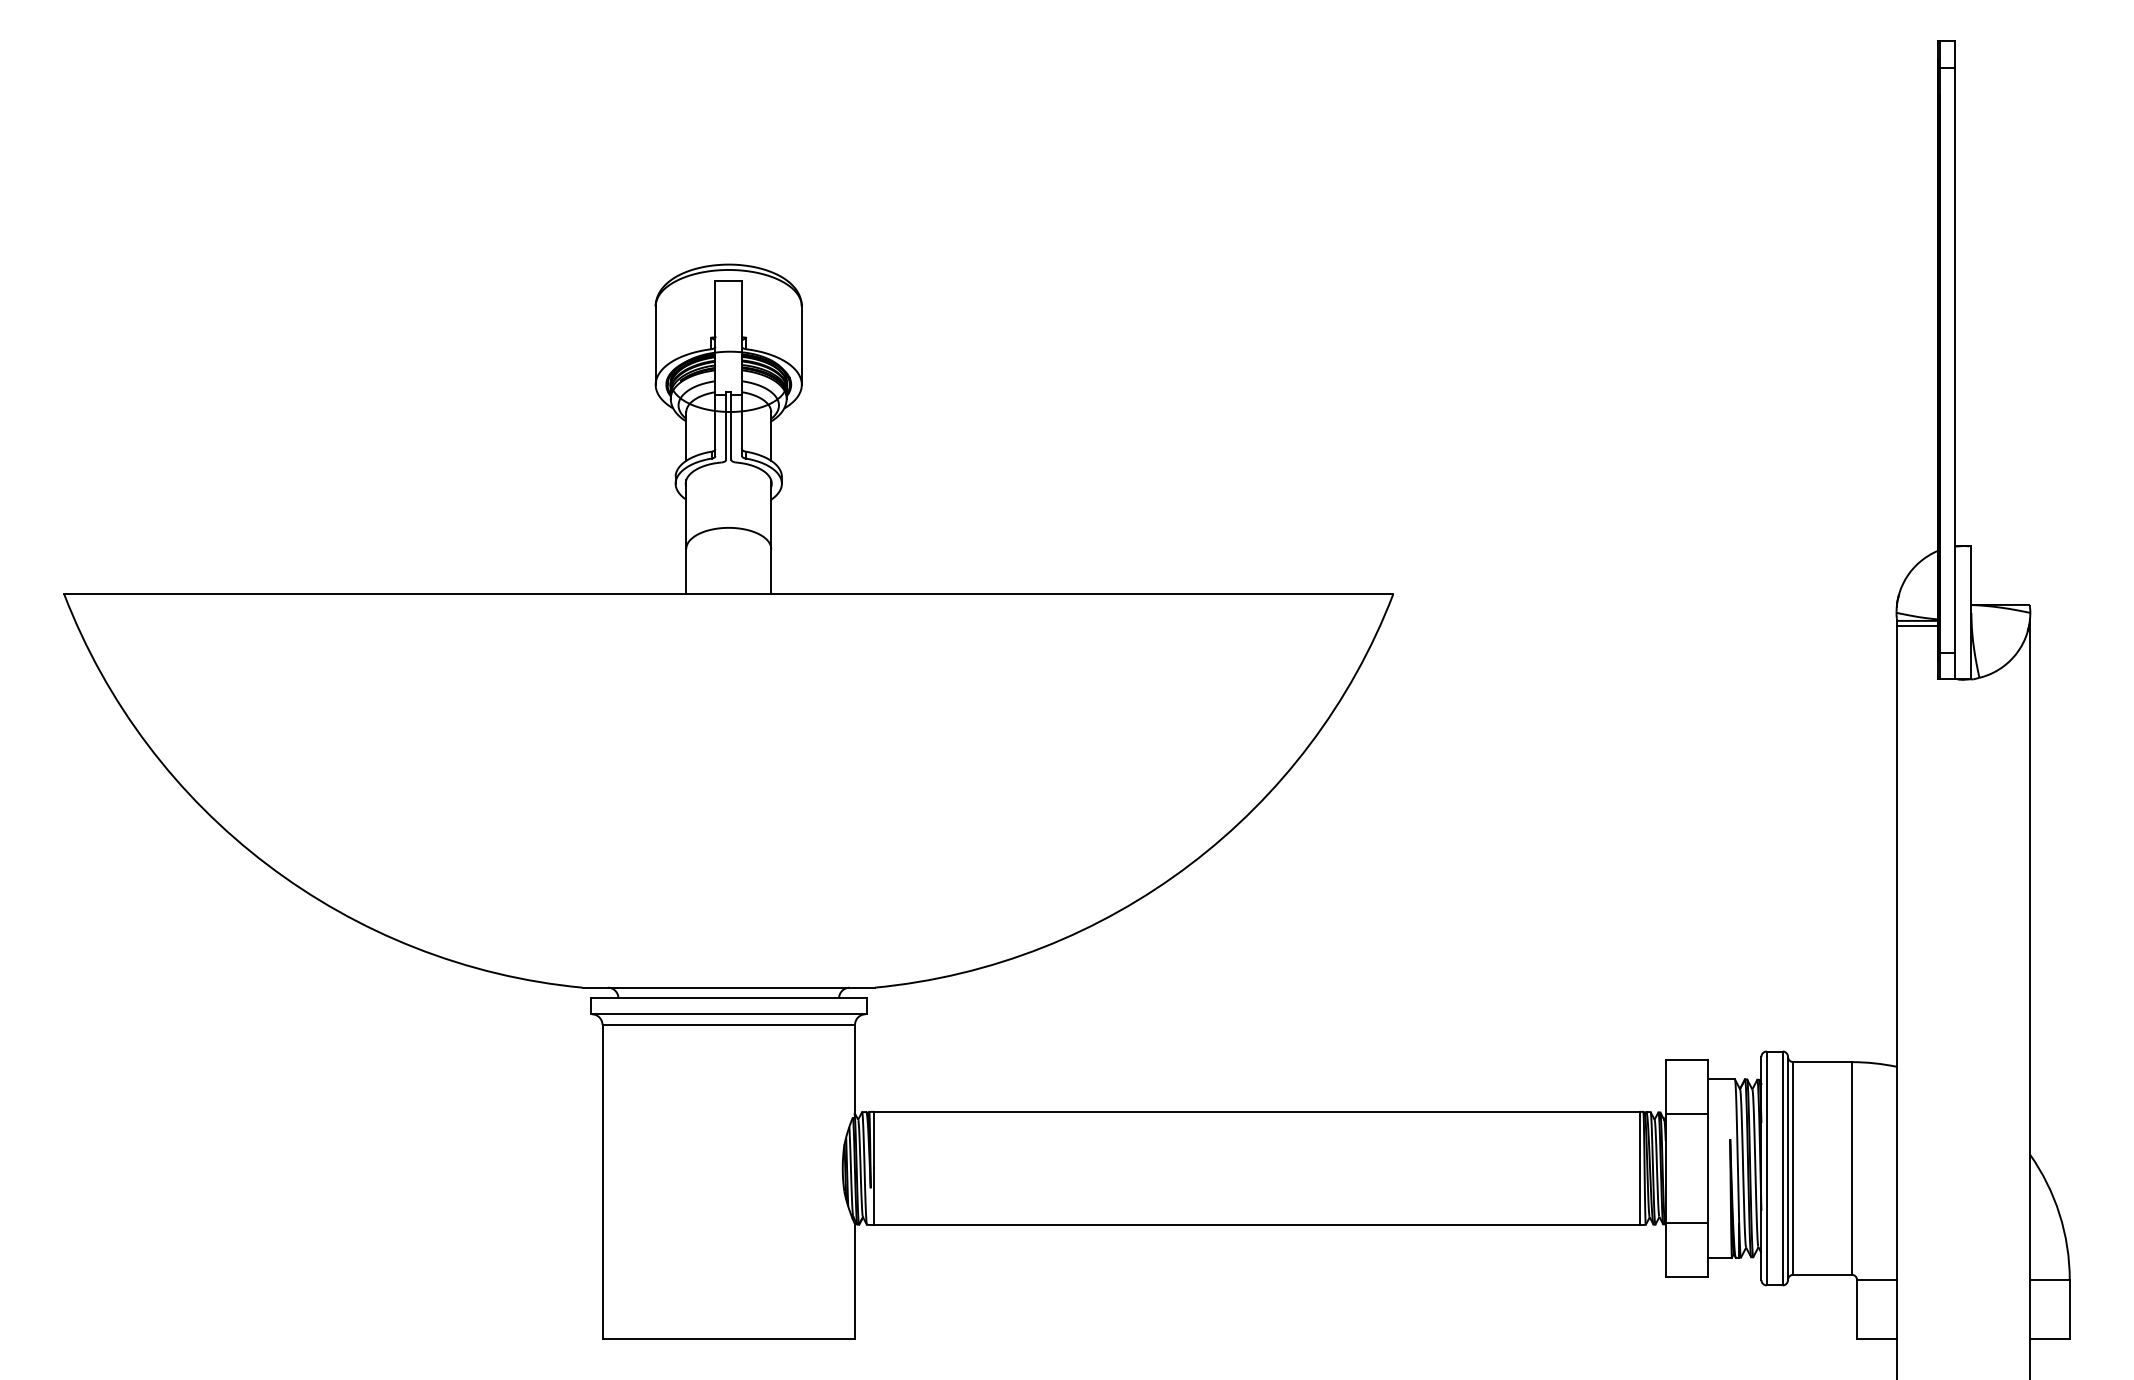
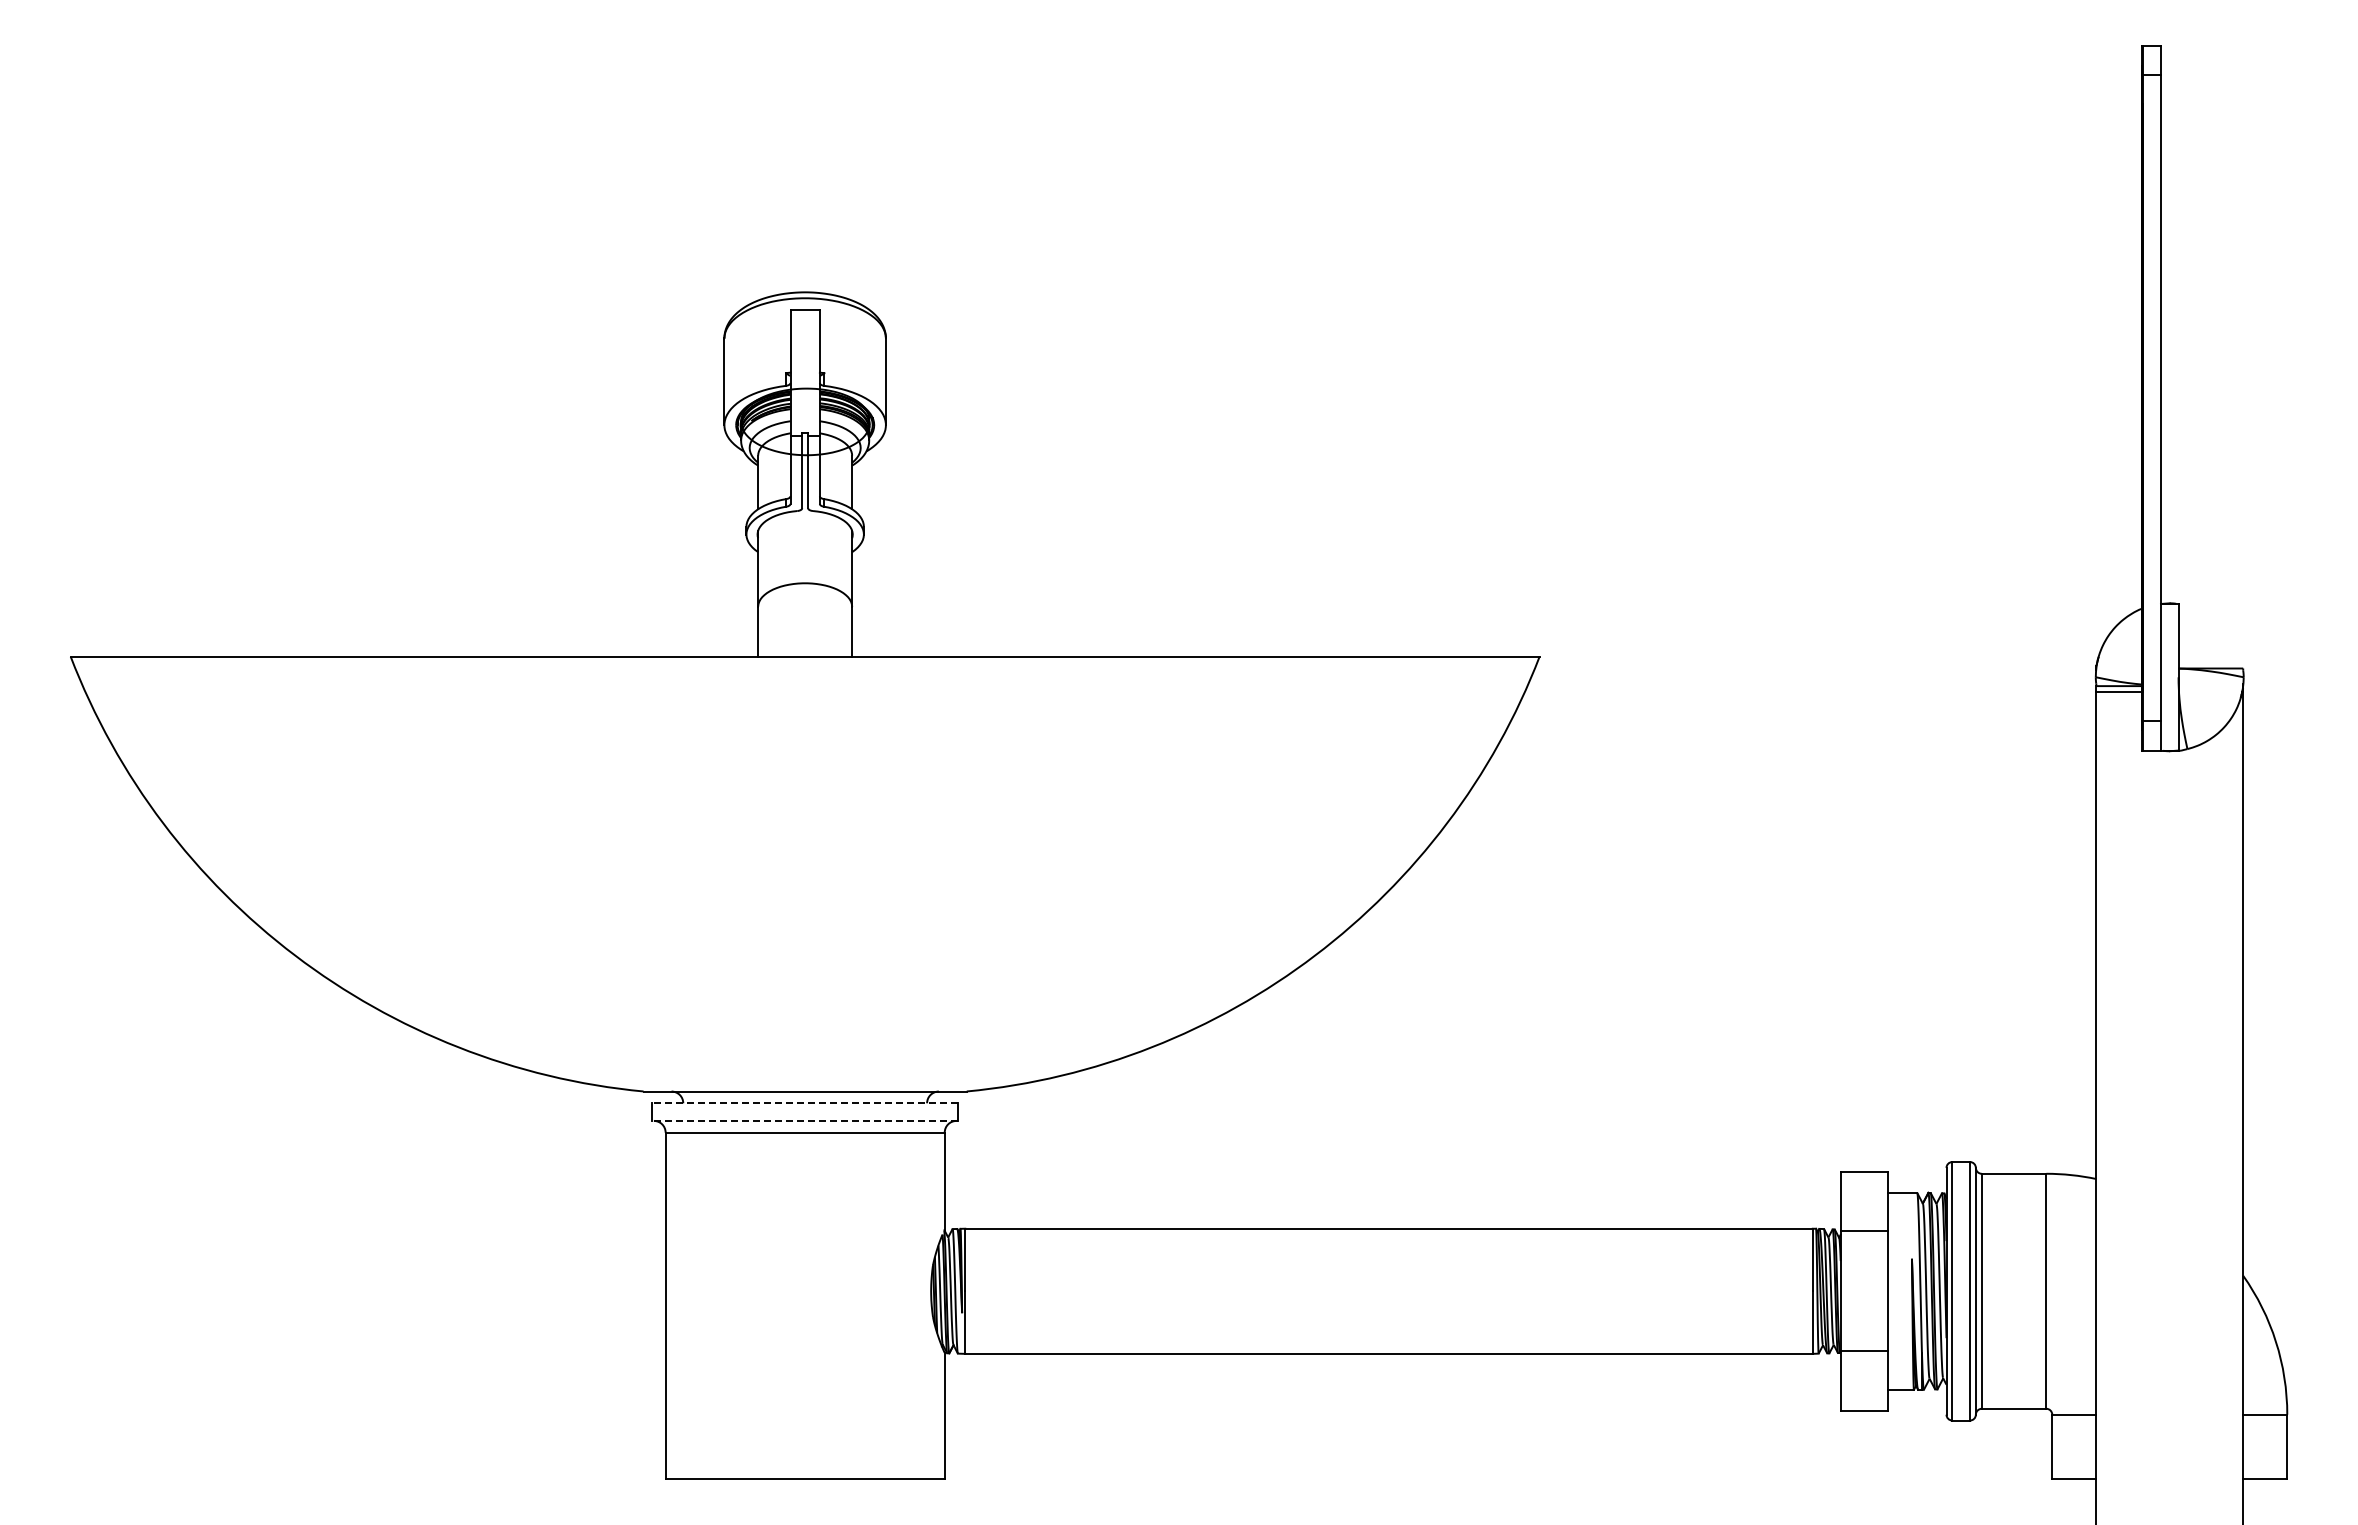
line: (729, 998) -> (805, 1103), solid -> dashed
line: (729, 1013) -> (805, 1120), solid -> dashed

